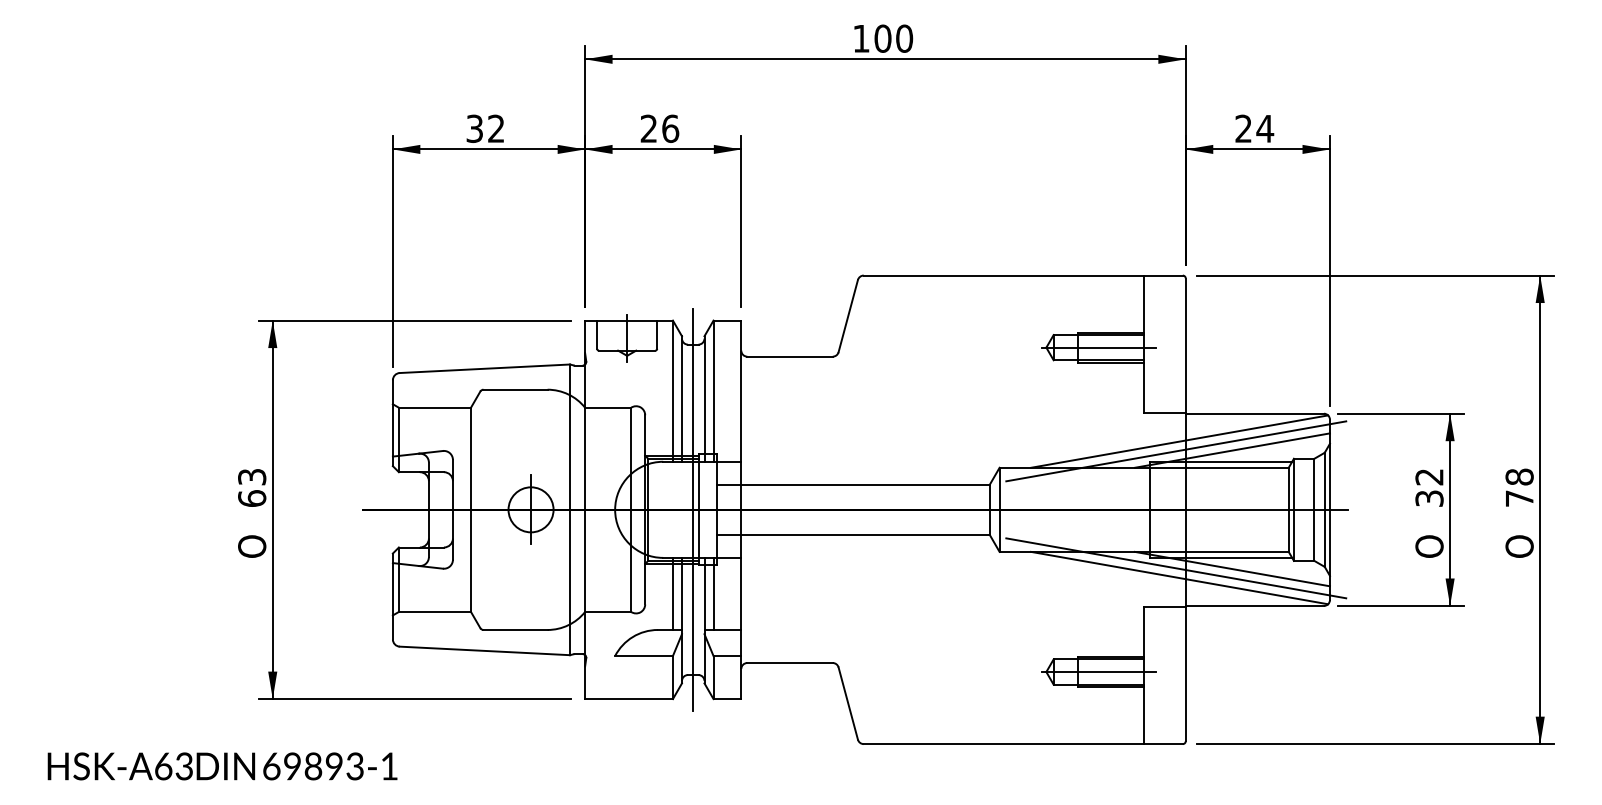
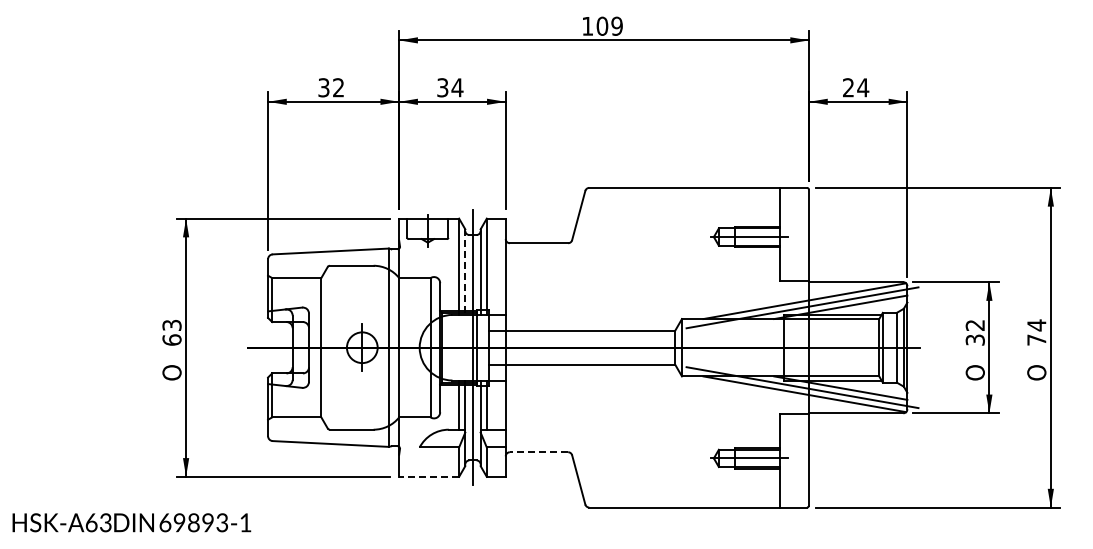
text: (903, 39) -> (616, 26), 100 -> 109
text: (660, 128) -> (450, 87), 26 -> 34
line: (682, 399) -> (465, 272), solid -> dashed
text: (1519, 477) -> (1036, 325), 78 -> 74
line: (789, 663) -> (538, 452), solid -> dashed
line: (629, 698) -> (429, 476), solid -> dashed
text: (222, 765) -> (131, 522), moved

